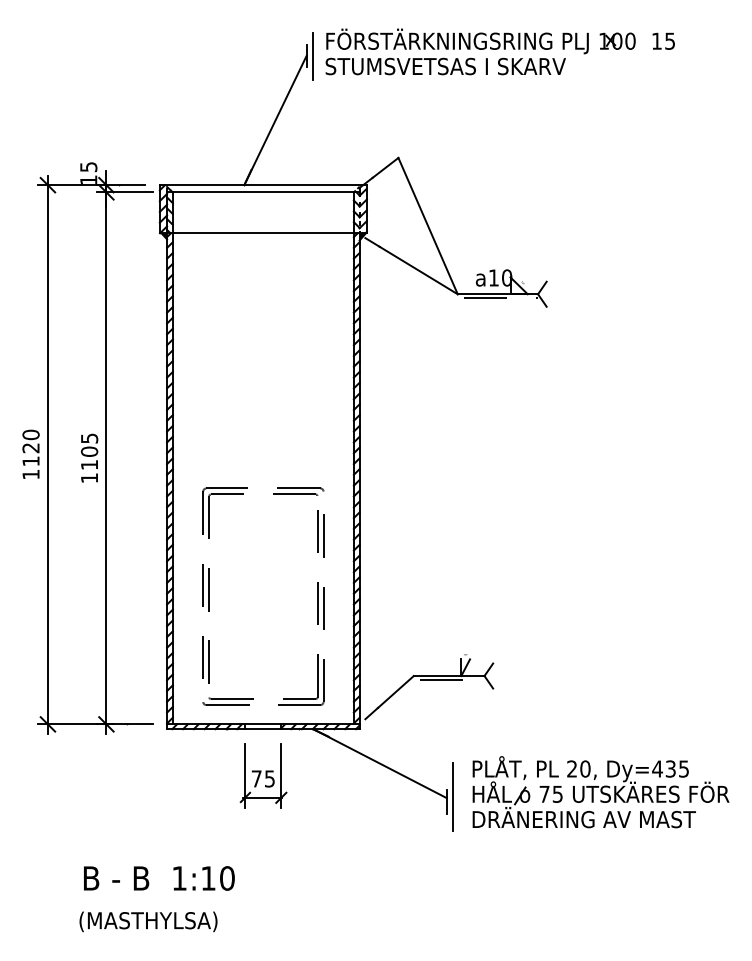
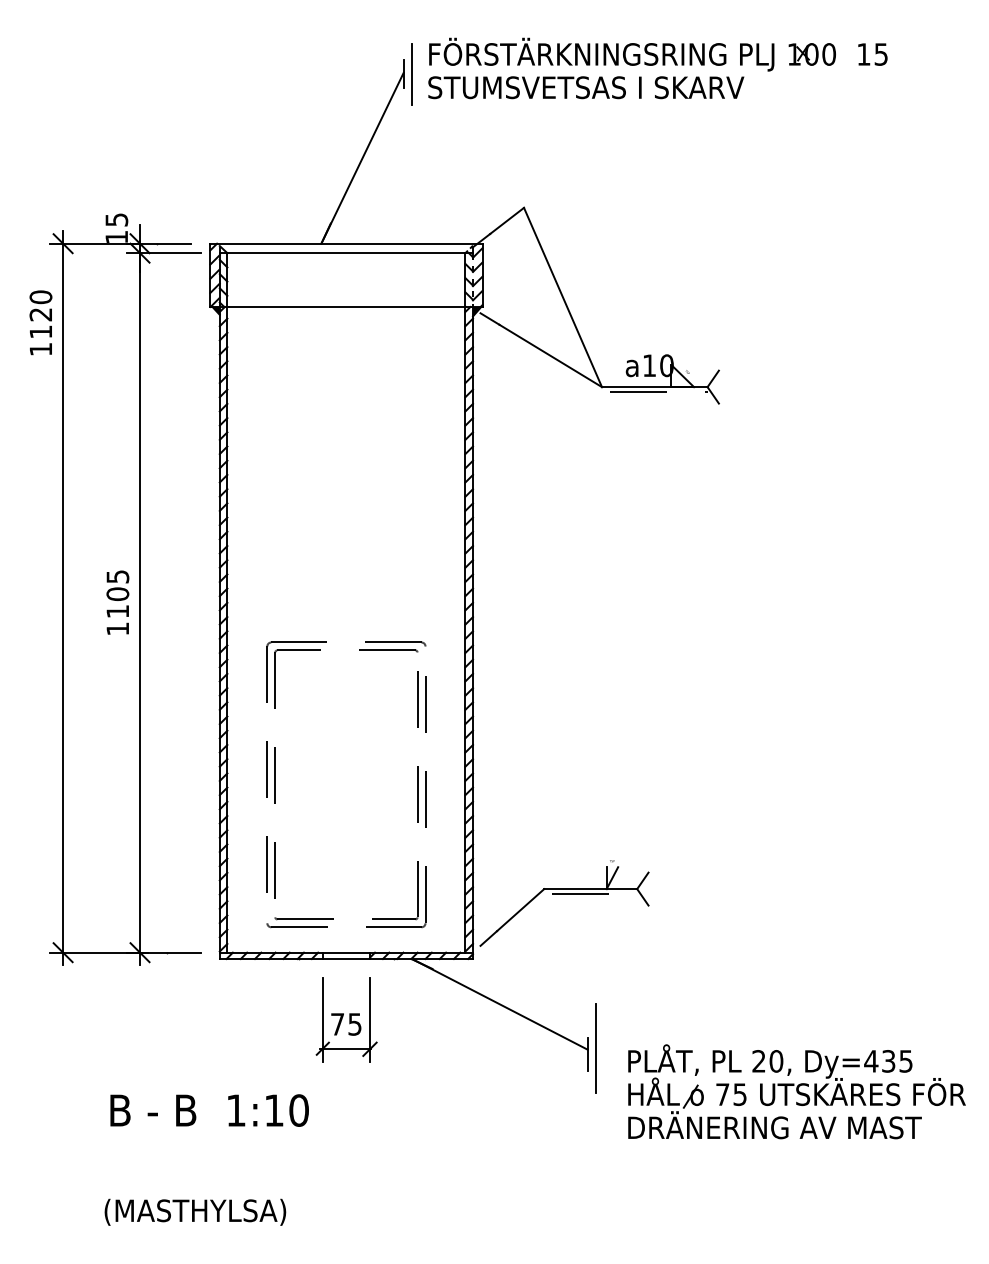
text: (30, 453) -> (40, 321), moved
part: (600, 792) -> (796, 1092), moved
text: (159, 878) -> (209, 1110), moved

